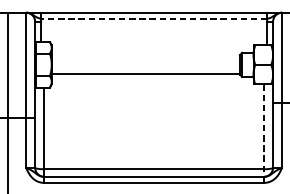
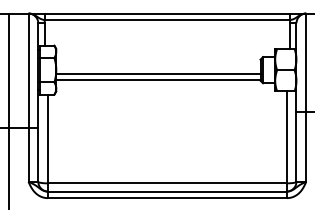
line: (154, 19) -> (167, 20), dashed -> solid
line: (145, 67) -> (158, 73), added
line: (263, 131) -> (286, 142), dashed -> solid

